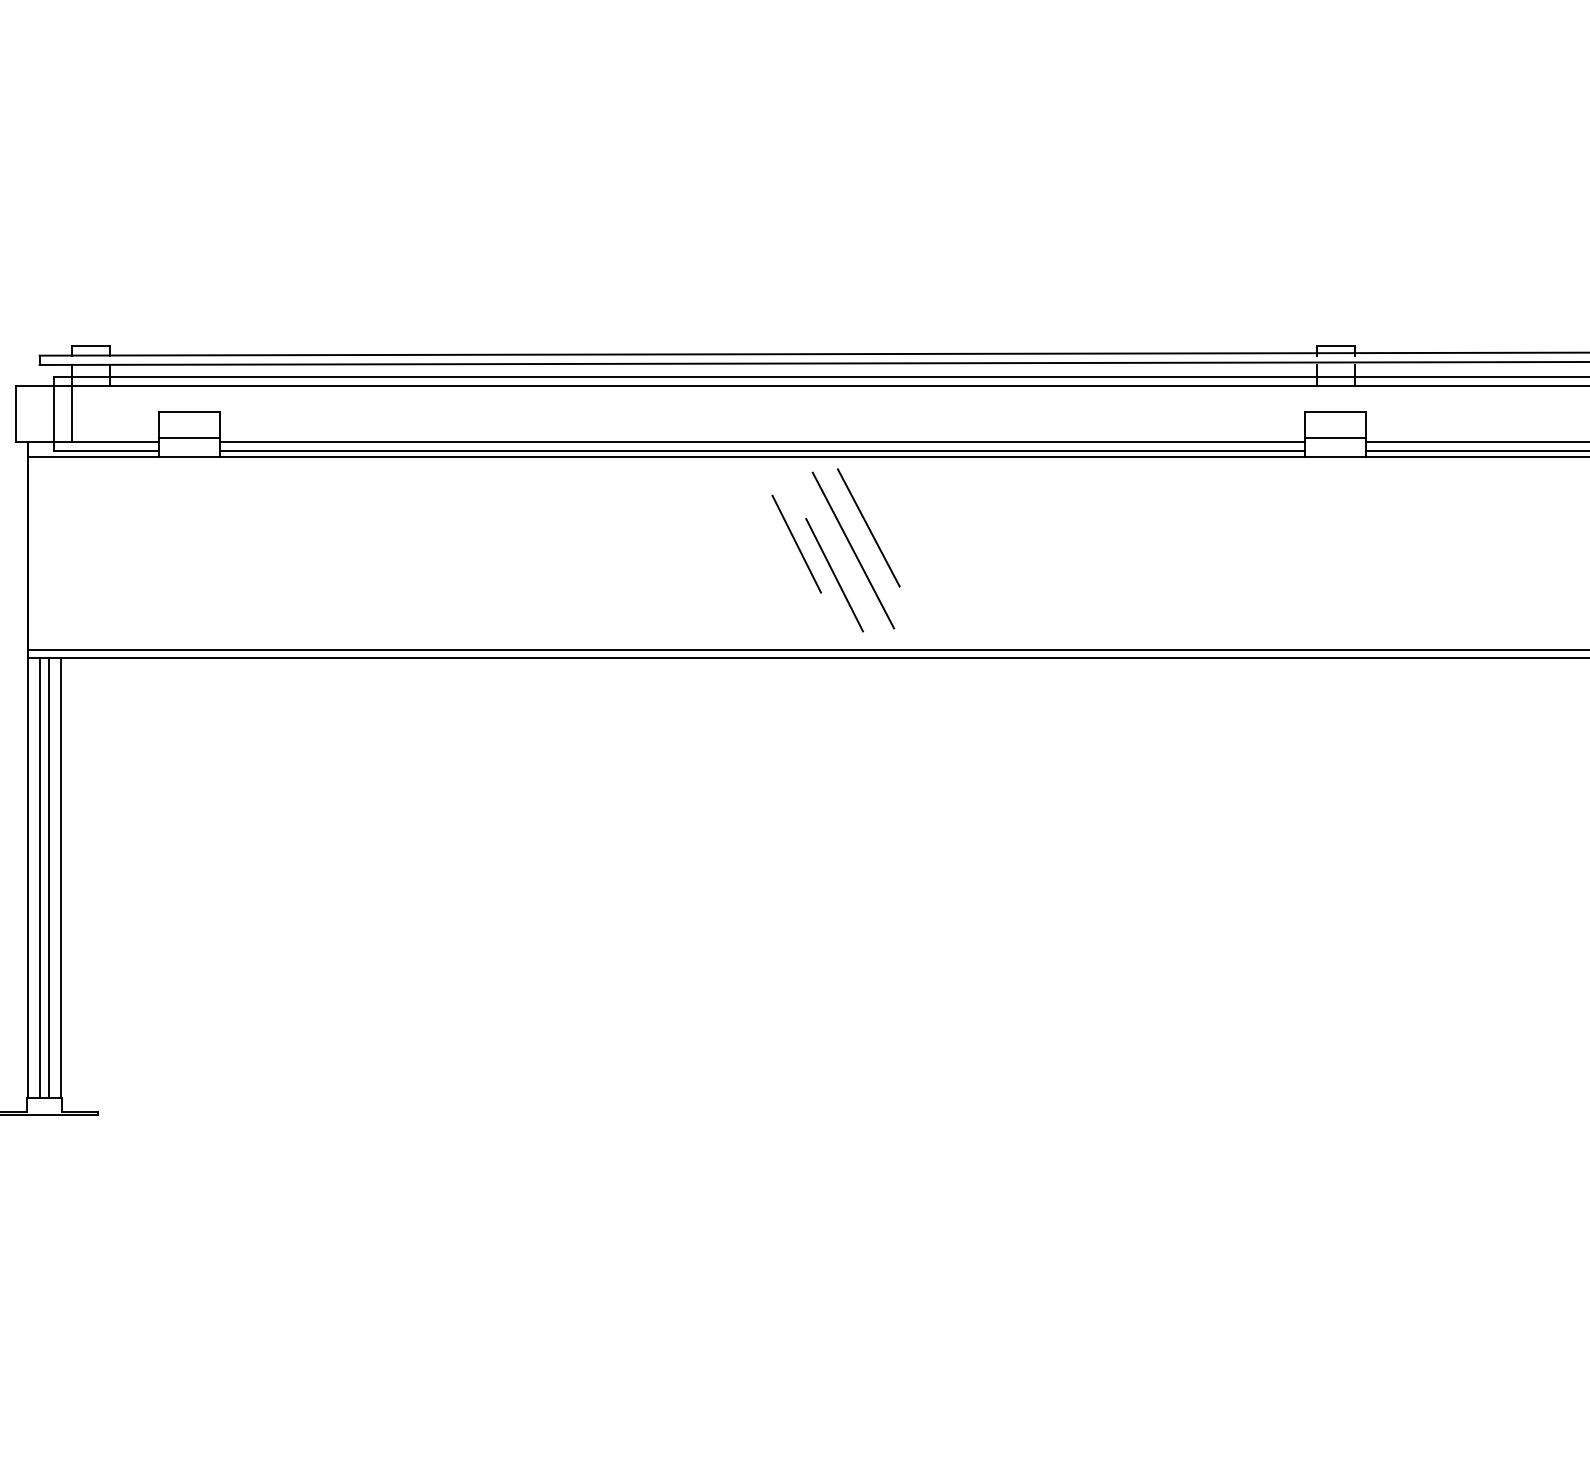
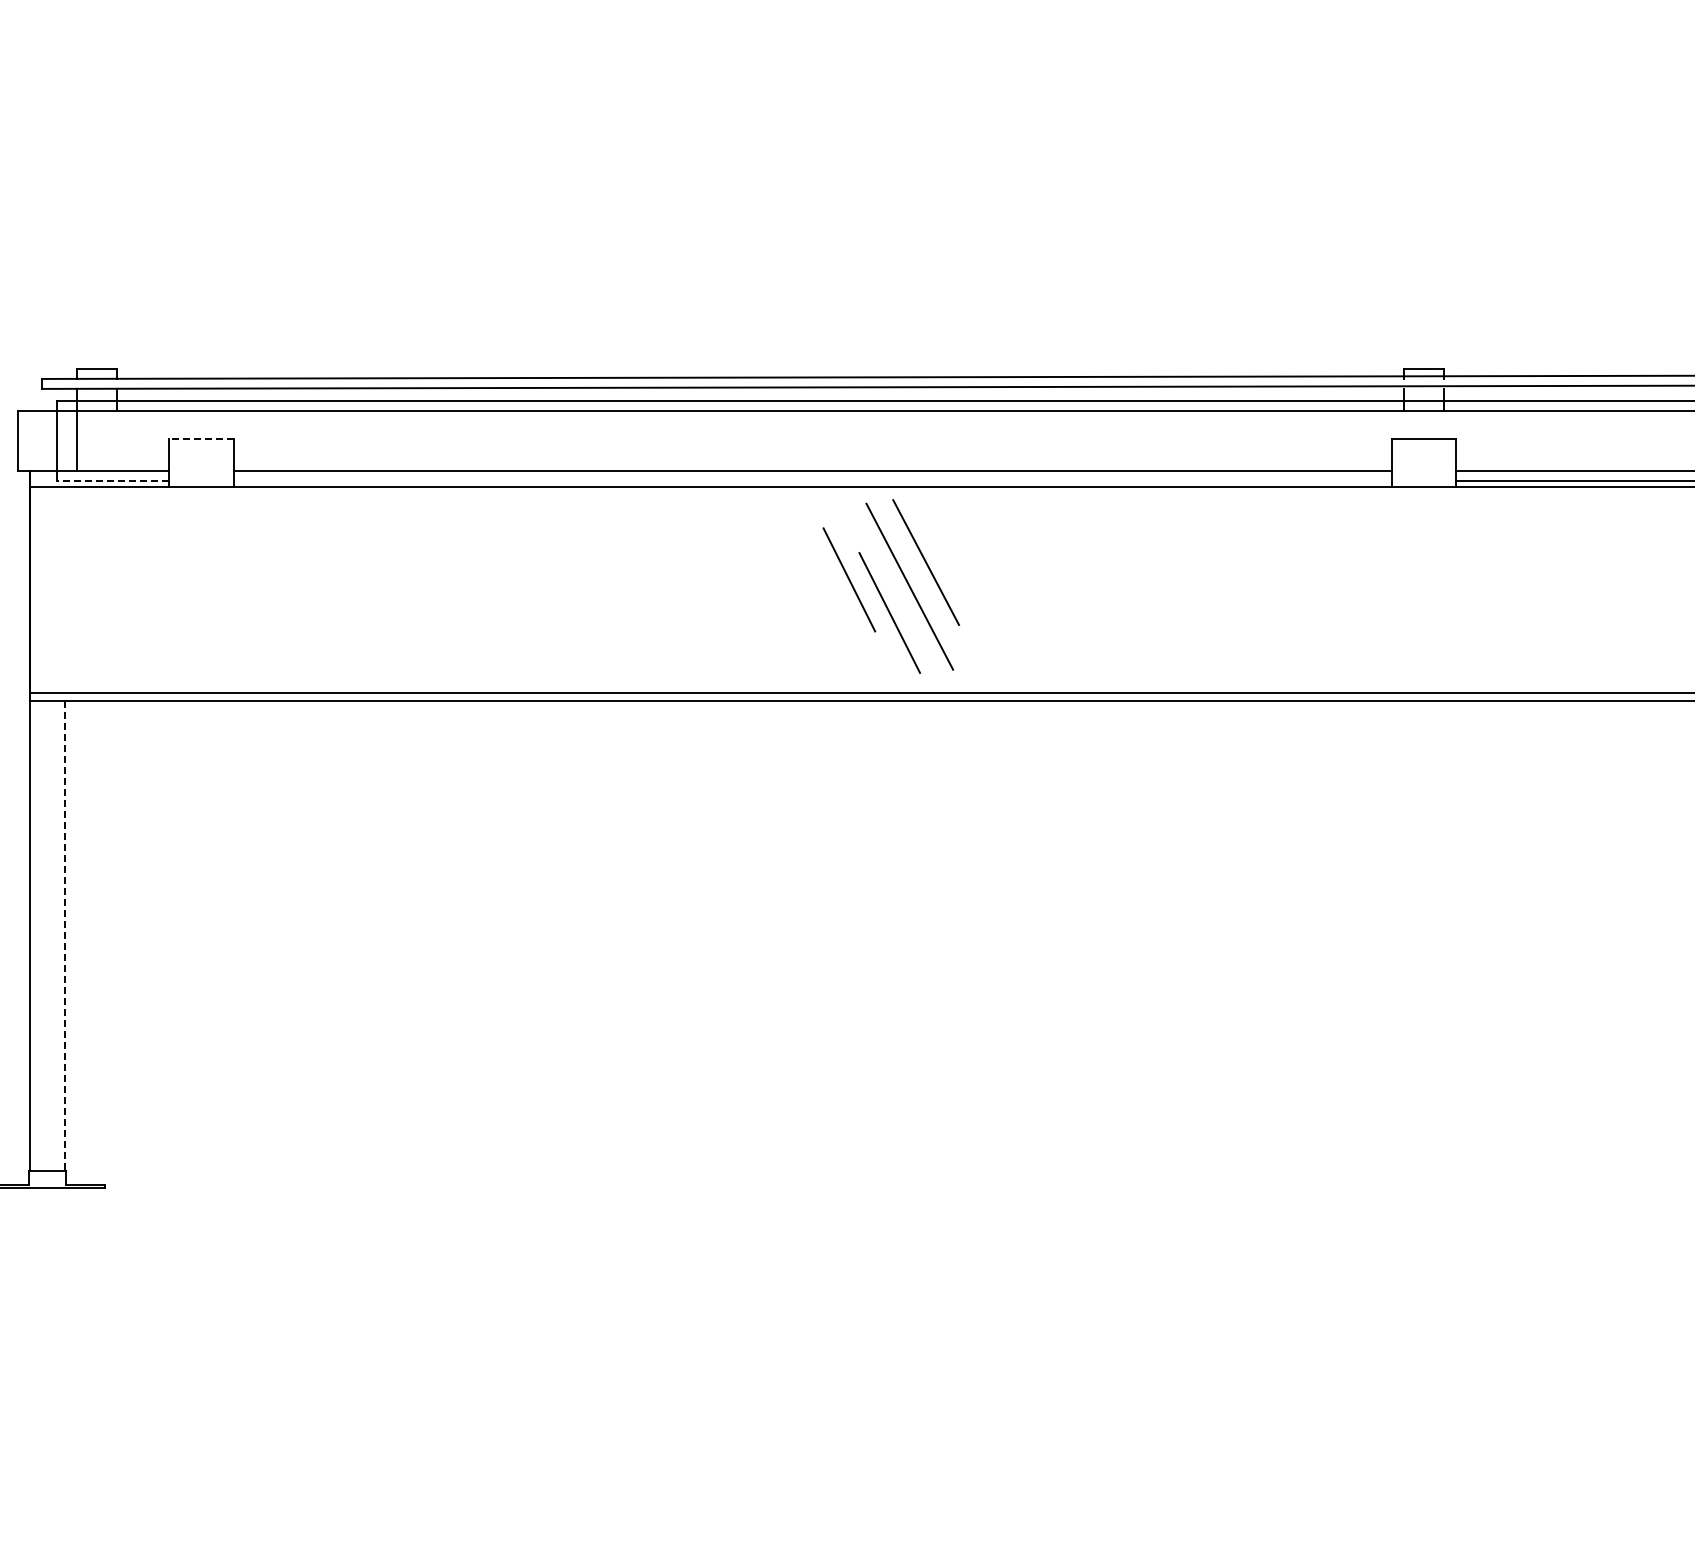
line: (188, 411) -> (201, 438), solid -> dashed
line: (188, 438) -> (201, 467), removed
line: (1335, 438) -> (1423, 467), removed
line: (105, 451) -> (112, 481), solid -> dashed
line: (762, 451) -> (812, 481), removed
line: (39, 877) -> (42, 935), removed
line: (49, 877) -> (52, 935), removed
line: (60, 877) -> (64, 935), solid -> dashed

